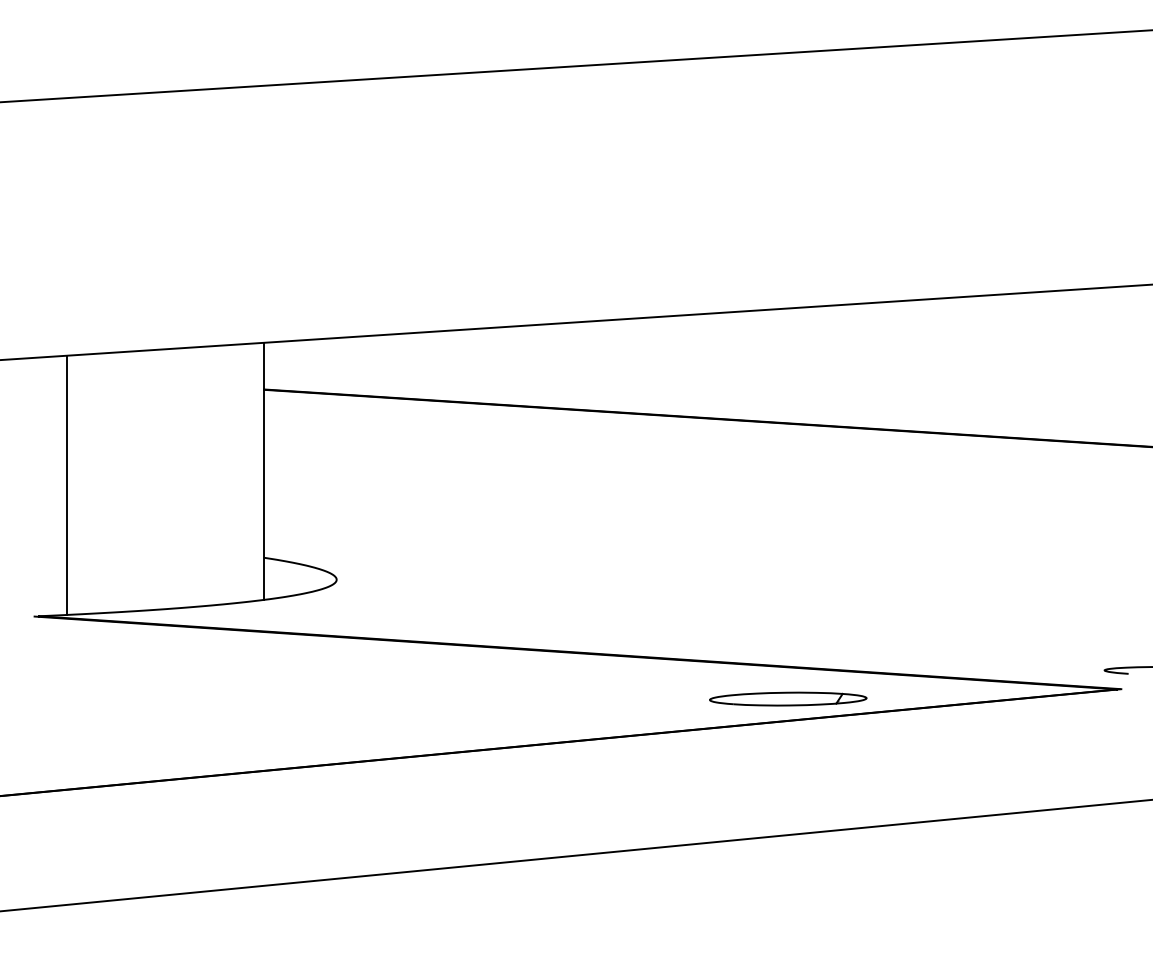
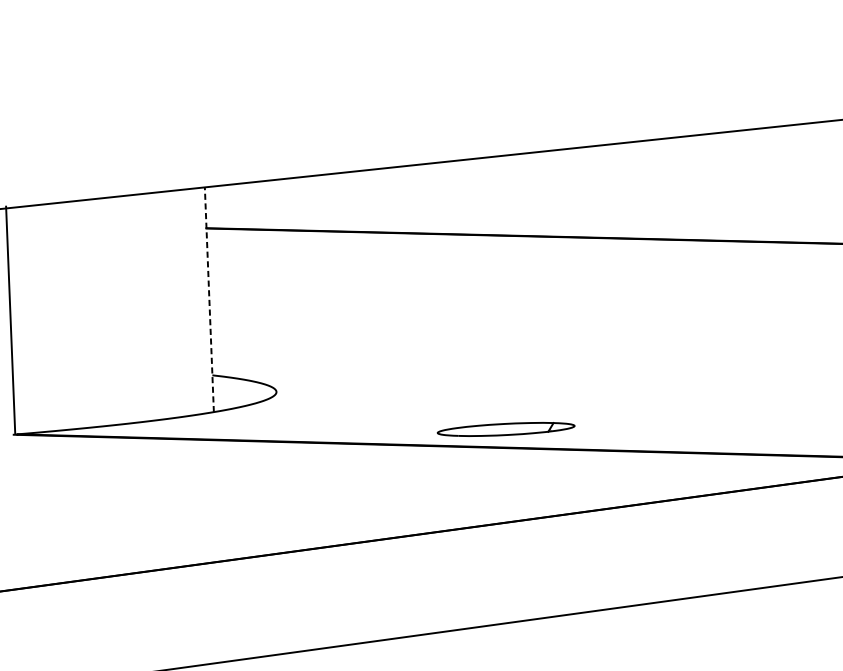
line: (264, 471) -> (209, 299), solid -> dashed
line: (67, 484) -> (10, 319), moved
part: (788, 698) -> (506, 428), moved

